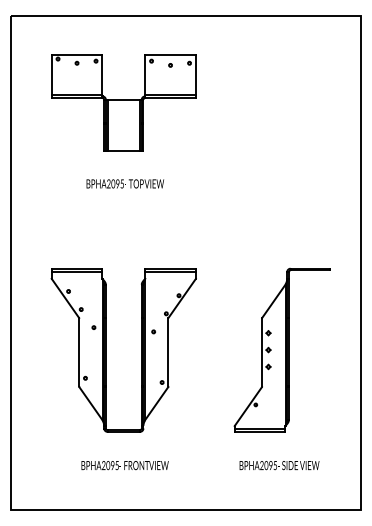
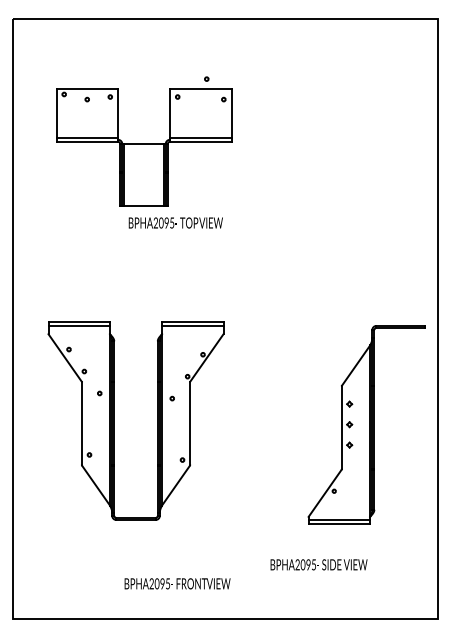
part: (124, 102) -> (144, 147), moved
text: (125, 183) -> (175, 222), moved
part: (106, 349) -> (114, 420), moved
part: (282, 349) -> (366, 424), moved
text: (125, 465) -> (177, 583), moved
text: (279, 465) -> (318, 564), moved

